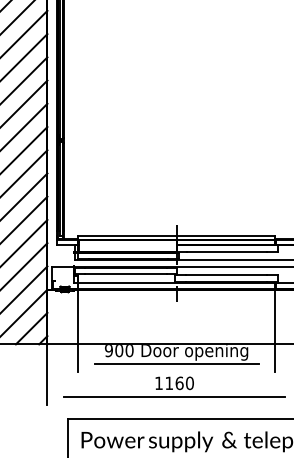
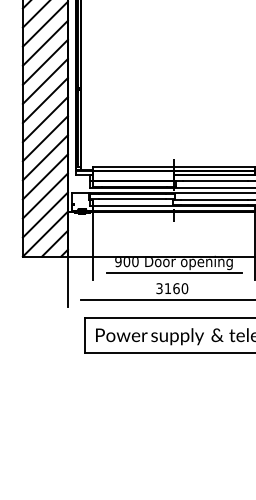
text: (158, 383) -> (159, 288), 1160 -> 3160

